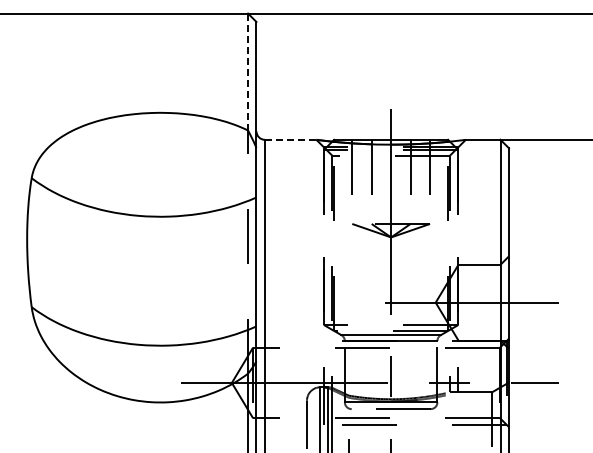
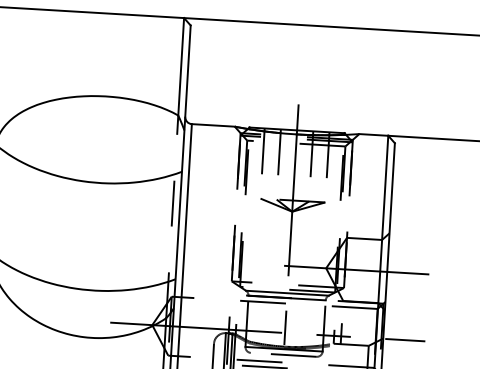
line: (248, 71) -> (181, 66), dashed -> solid
line: (290, 139) -> (213, 125), dashed -> solid

